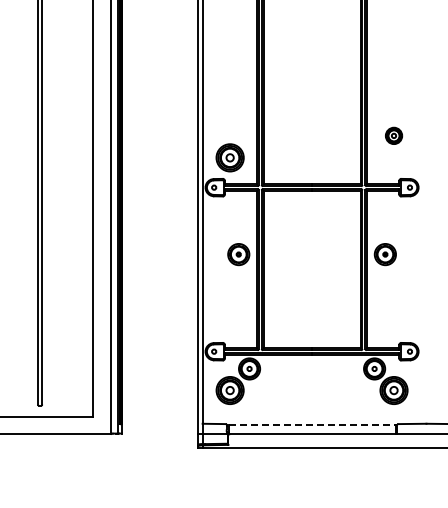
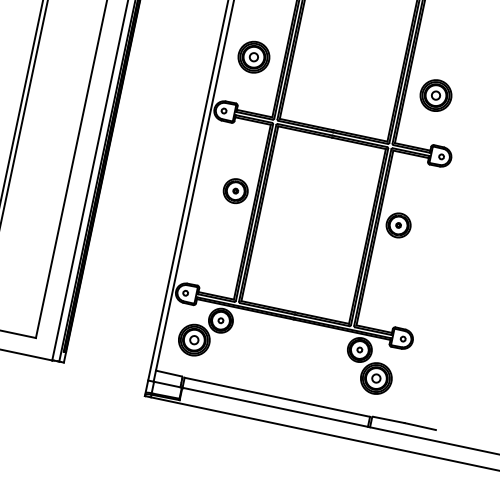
part: (393, 135) -> (435, 95), size x1.67
part: (229, 157) -> (253, 56), moved
line: (312, 424) -> (277, 397), dashed -> solid

